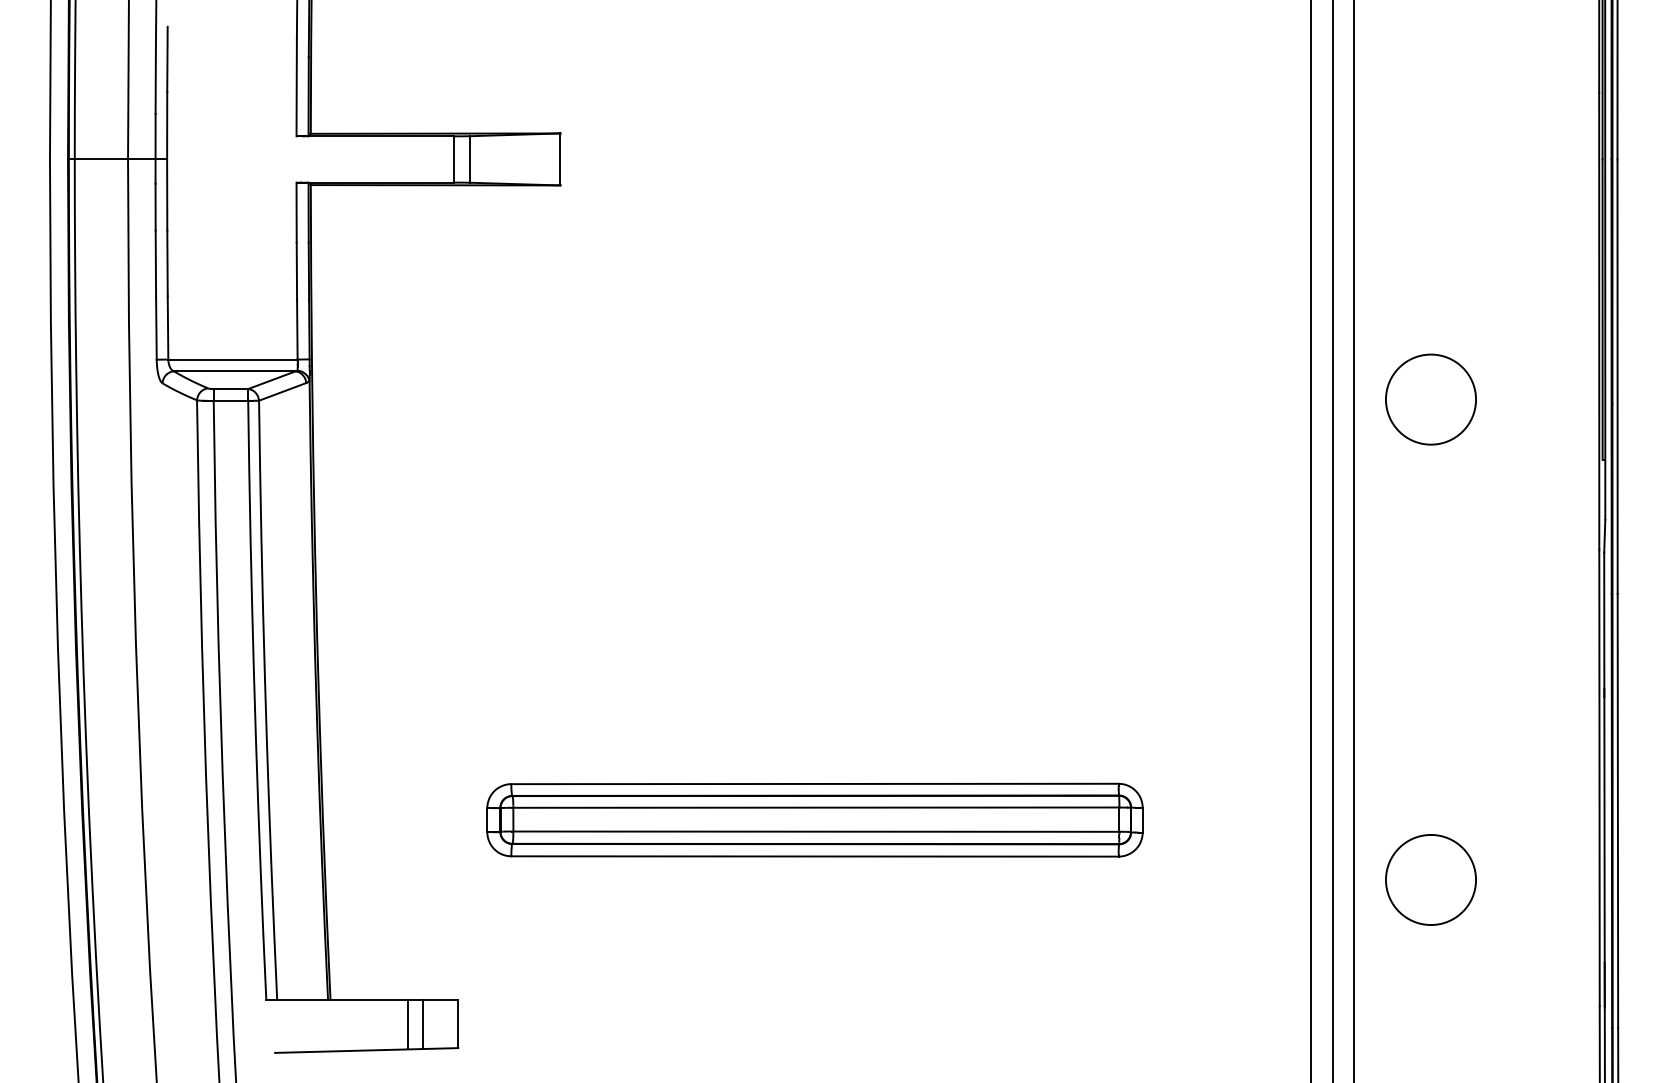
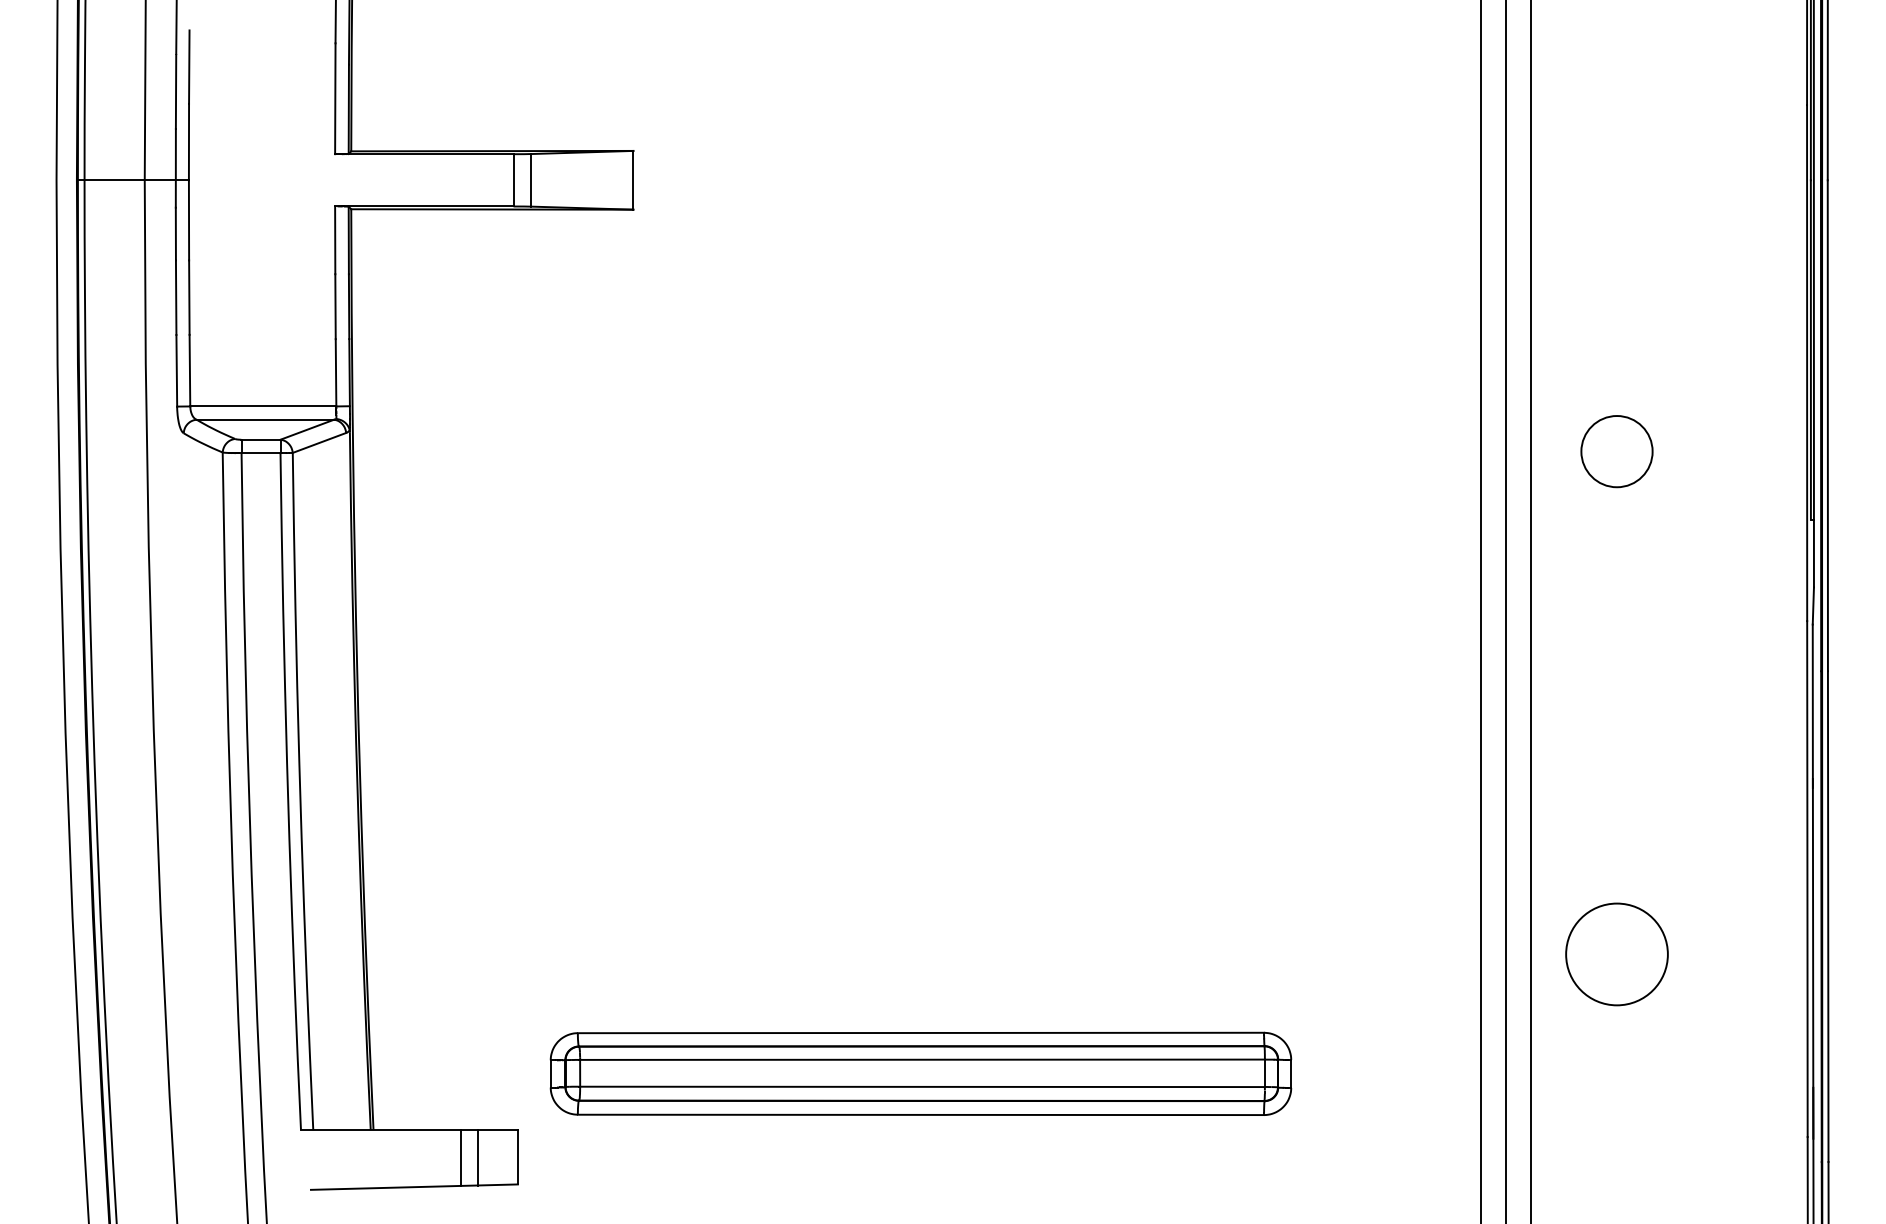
circle: (1430, 399) -> (1616, 451), size x0.7
part: (814, 819) -> (920, 1073), moved
circle: (1430, 880) -> (1616, 954), moved

